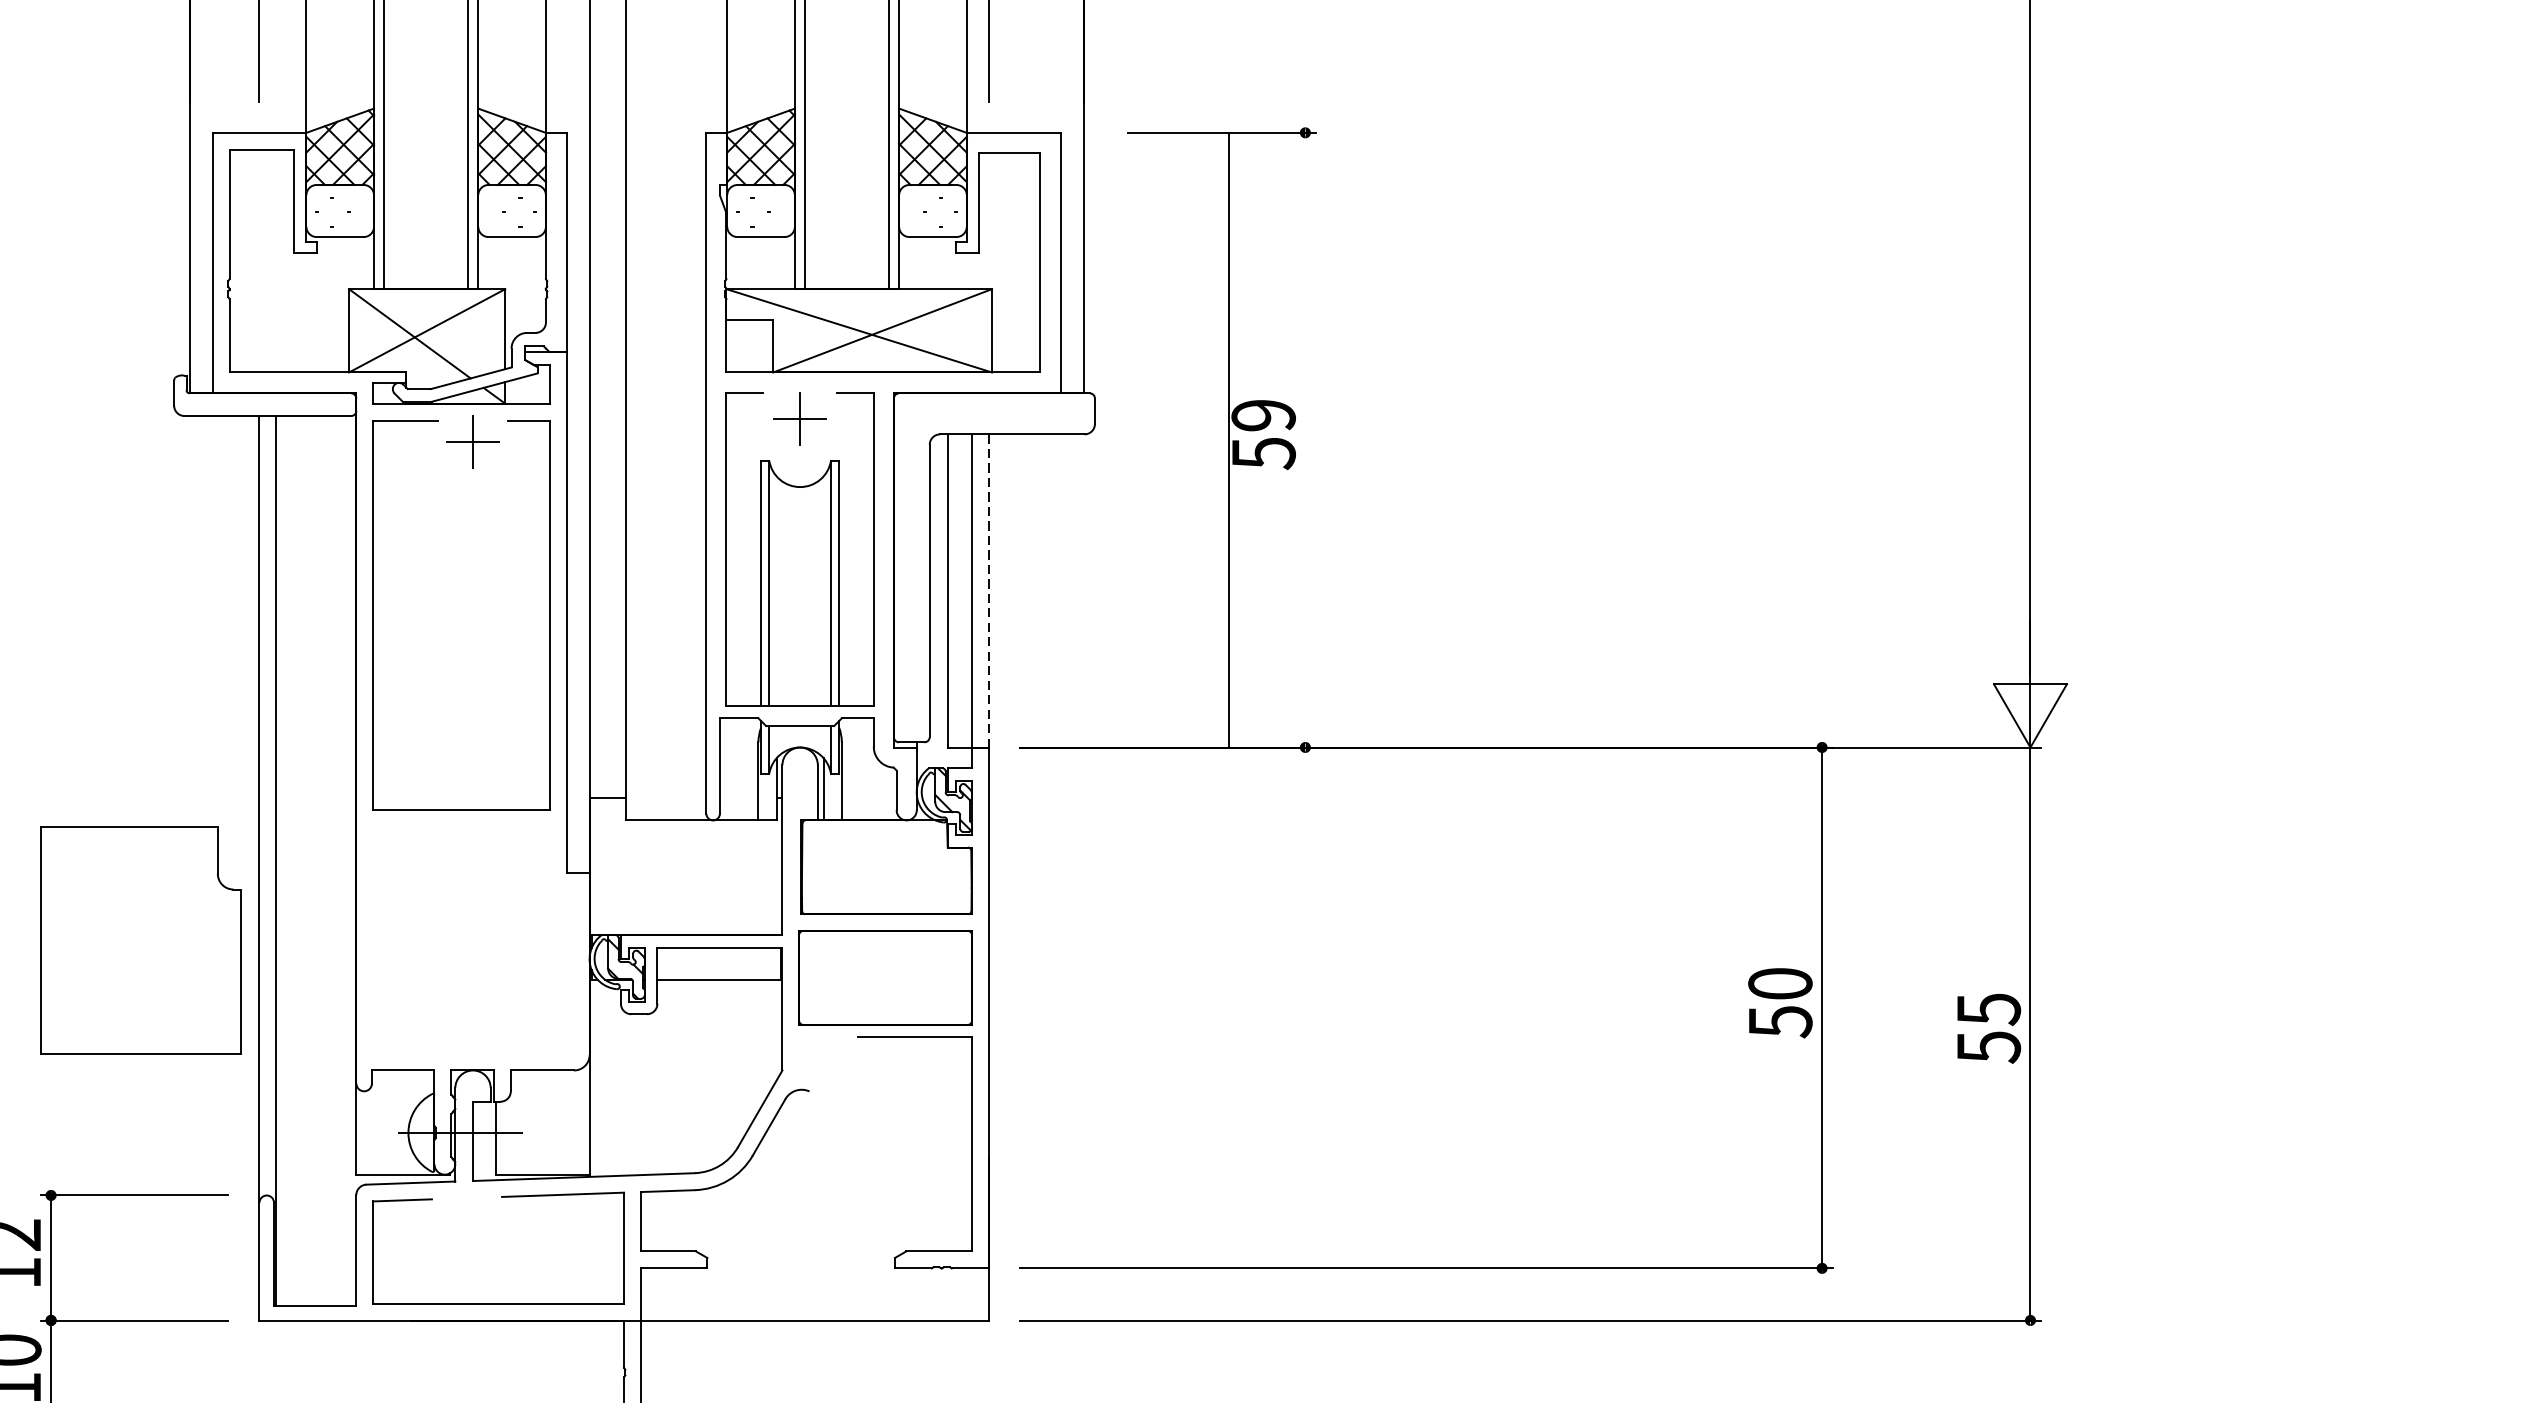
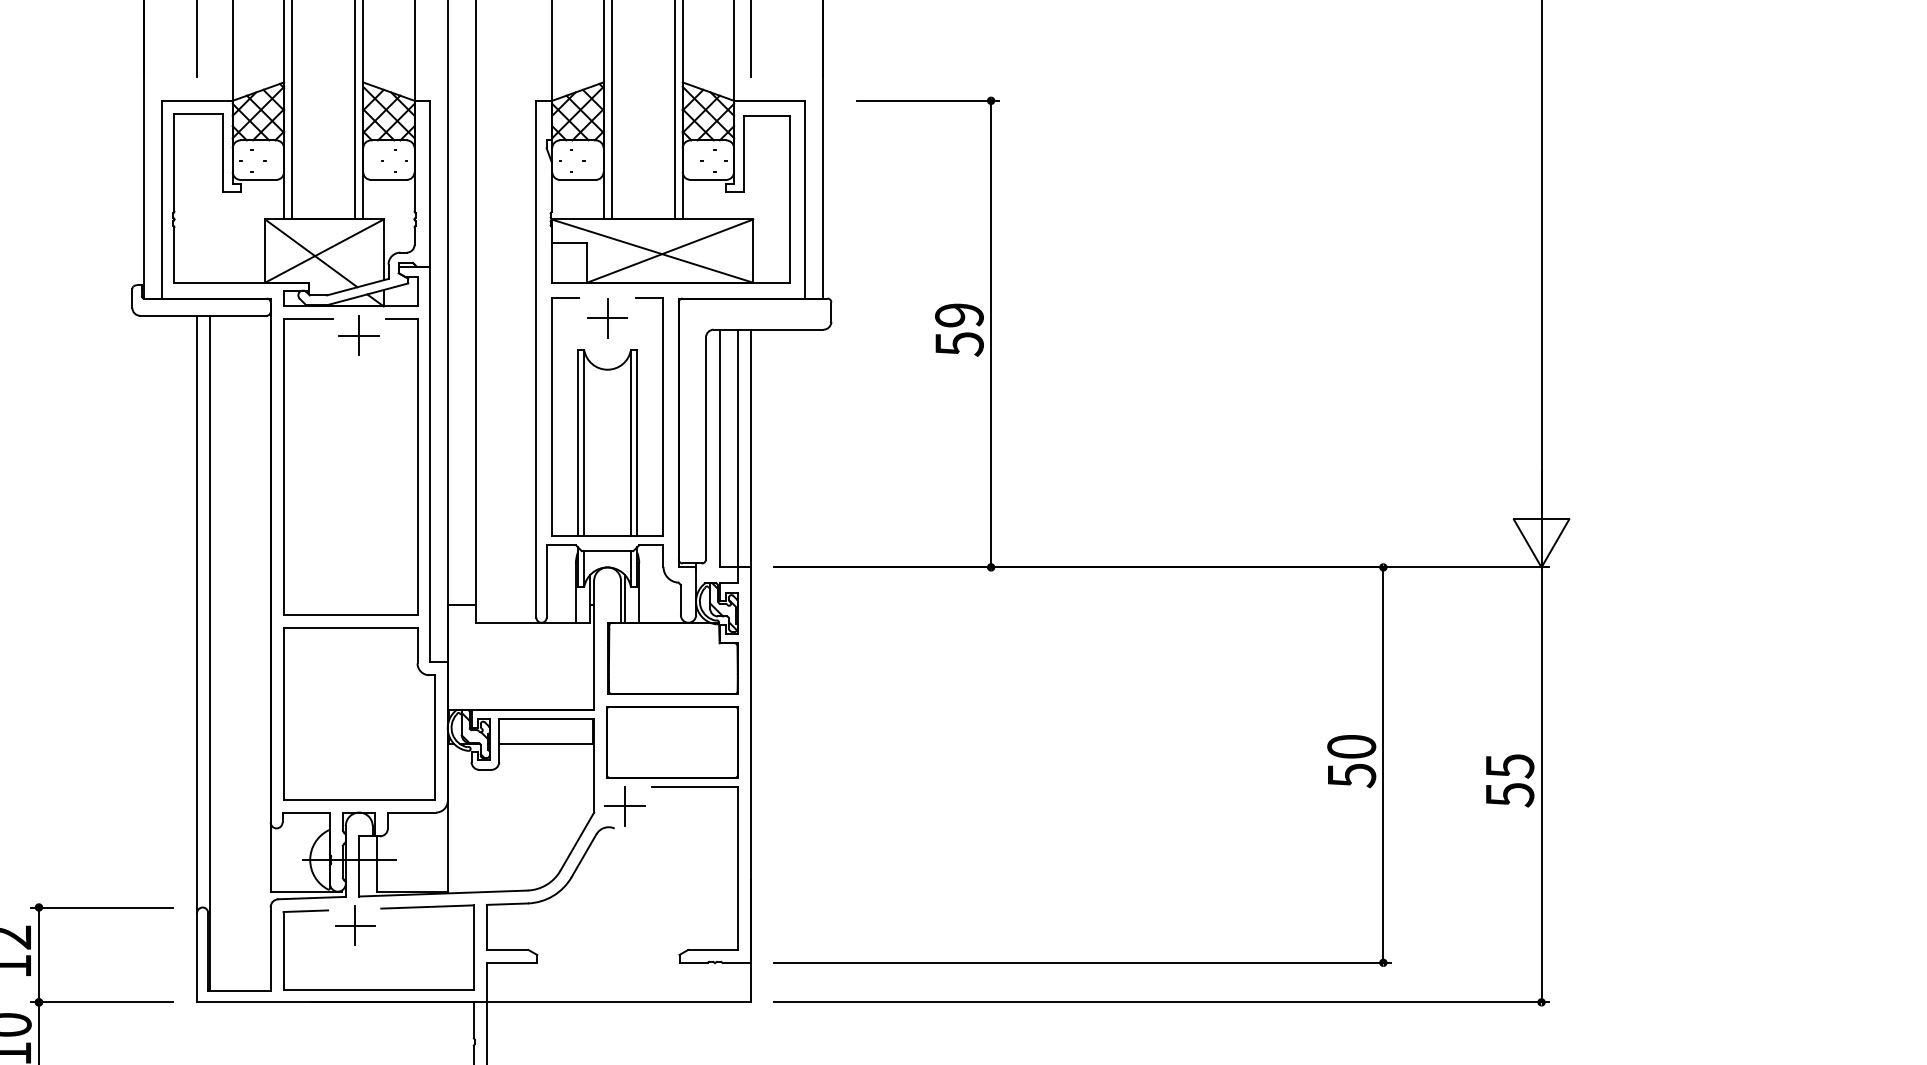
line: (1229, 439) -> (991, 333), moved
line: (988, 590) -> (750, 448), dashed -> solid
part: (141, 939) -> (359, 713), moved
part: (822, 1062) -> (624, 806), added
part: (468, 1219) -> (355, 925), added

